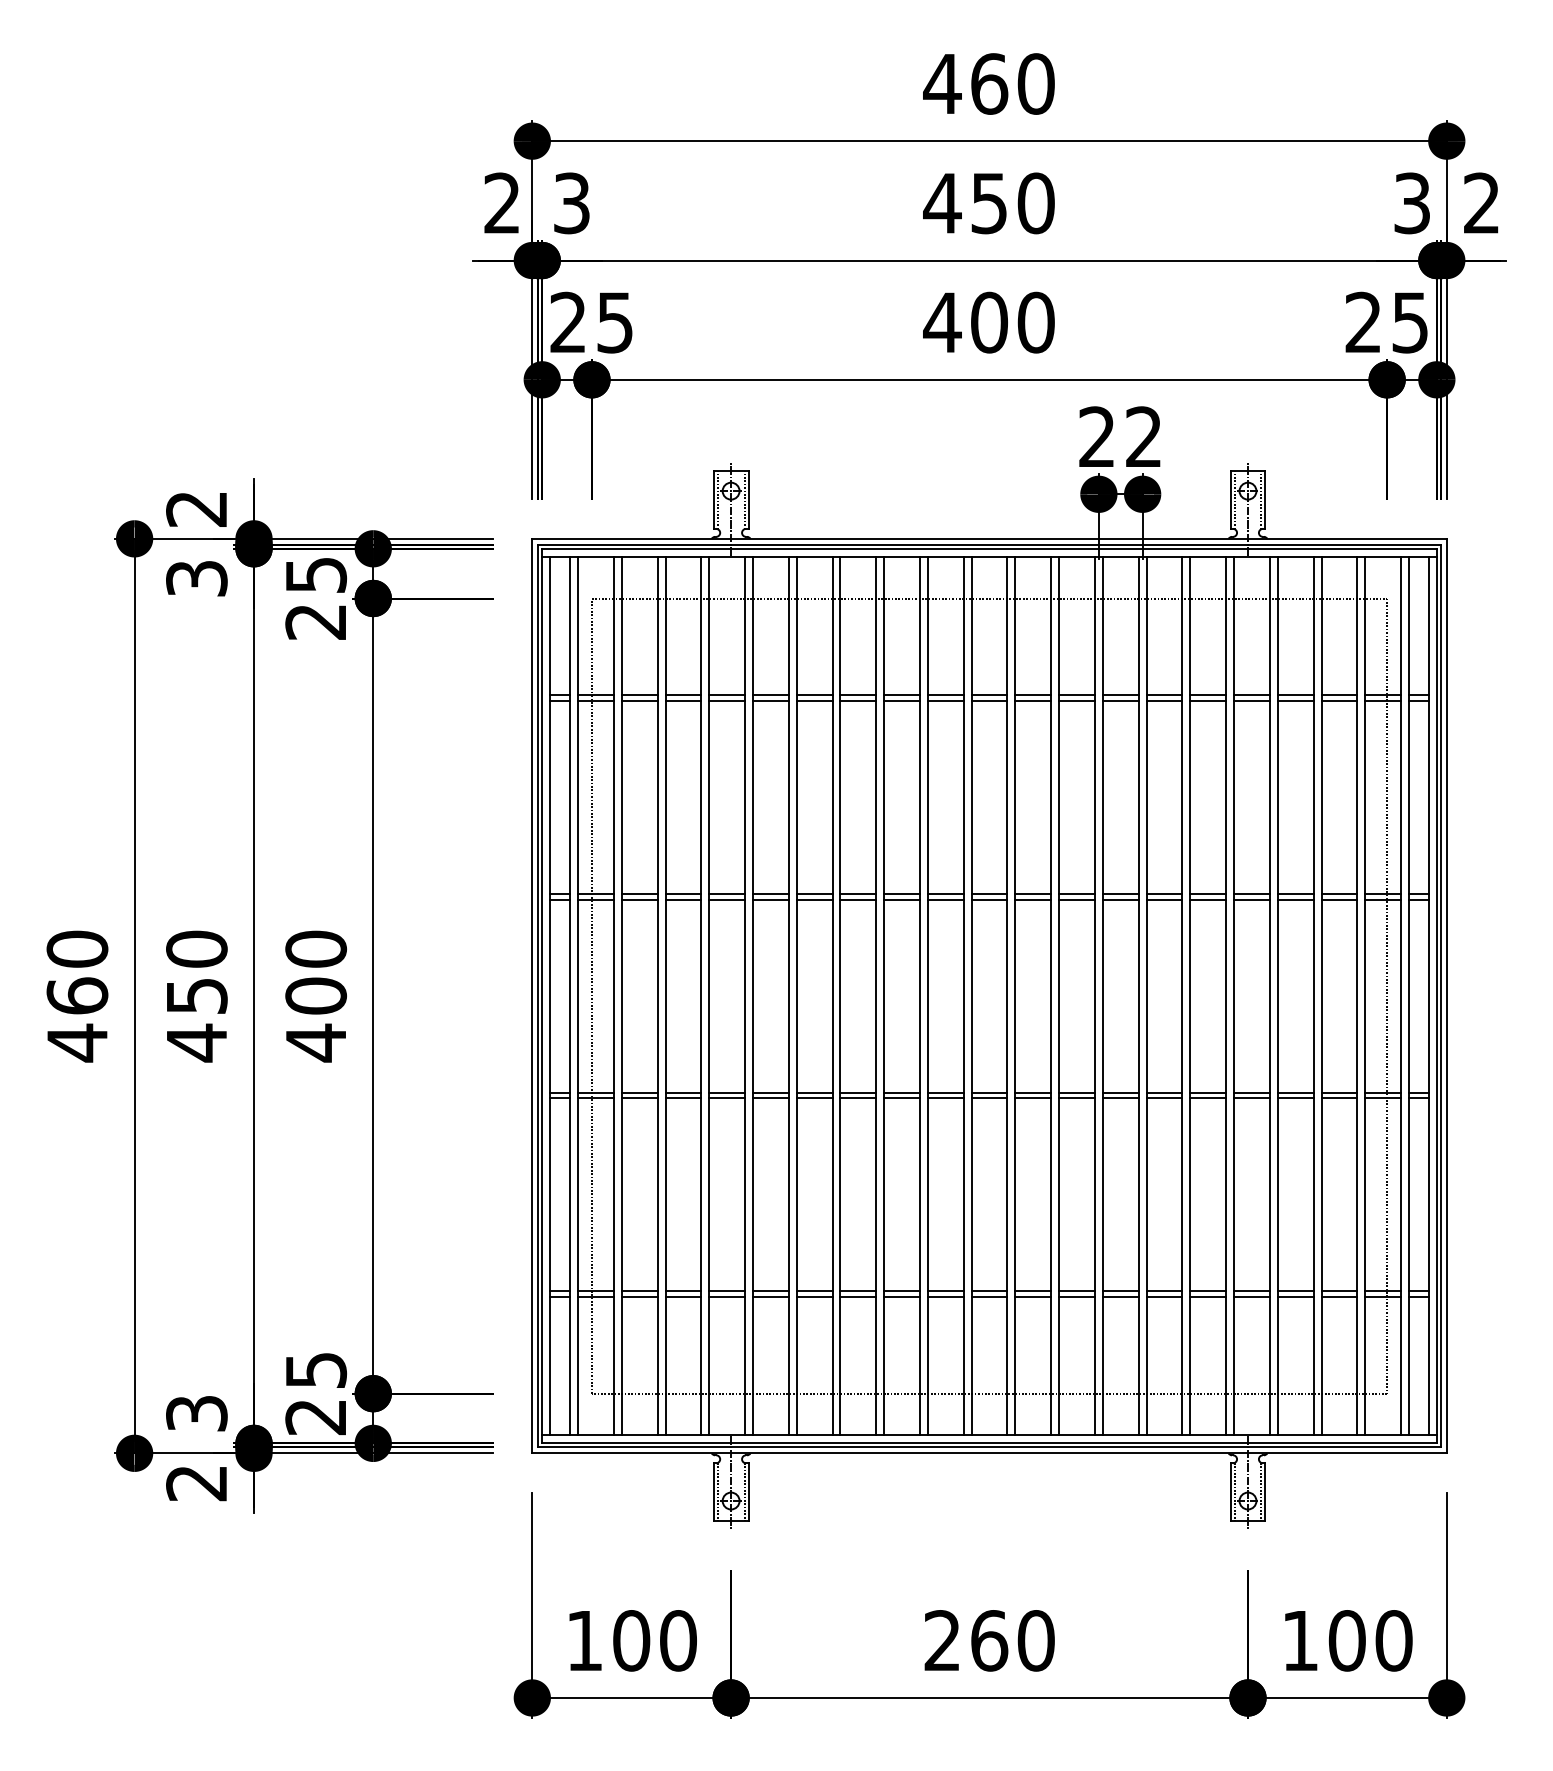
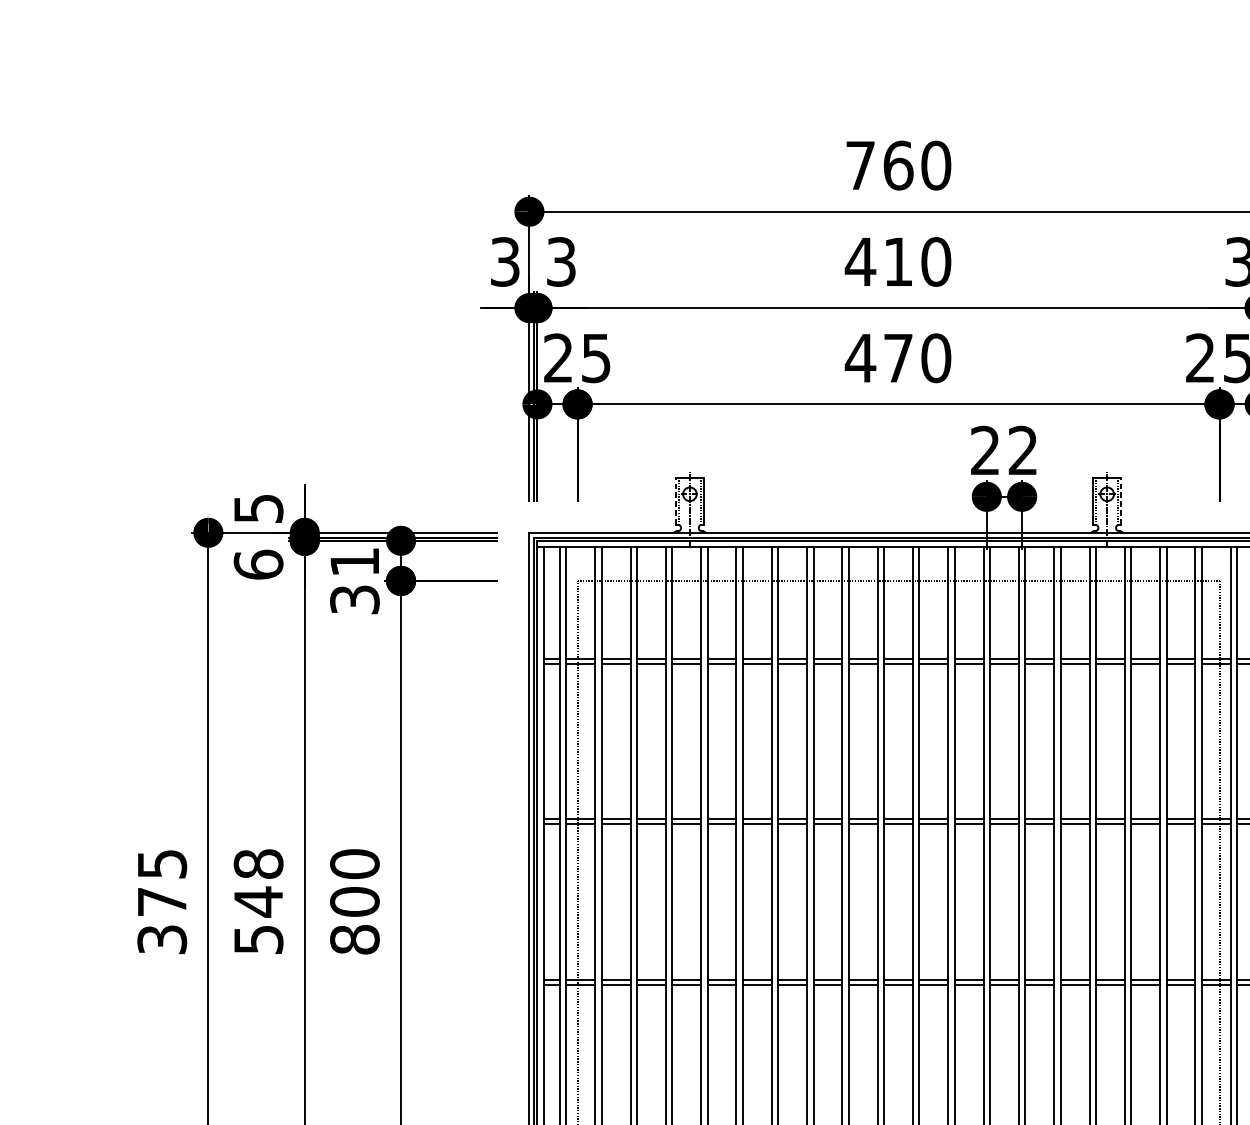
text: (942, 83) -> (860, 165), 460 -> 760
text: (501, 203) -> (504, 262), 2 -> 3
text: (988, 203) -> (897, 262), 450 -> 410
text: (989, 322) -> (898, 358), 400 -> 470
line: (713, 500) -> (675, 501), solid -> dashed
line: (1265, 500) -> (1121, 501), solid -> dashed
text: (196, 509) -> (258, 509), 2 -> 5
text: (196, 577) -> (258, 563), 3 -> 6
text: (316, 598) -> (355, 580), 25 -> 31
text: (77, 996) -> (162, 902), 460 -> 375
text: (196, 996) -> (258, 902), 450 -> 548
text: (316, 1042) -> (355, 939), 400 -> 800

